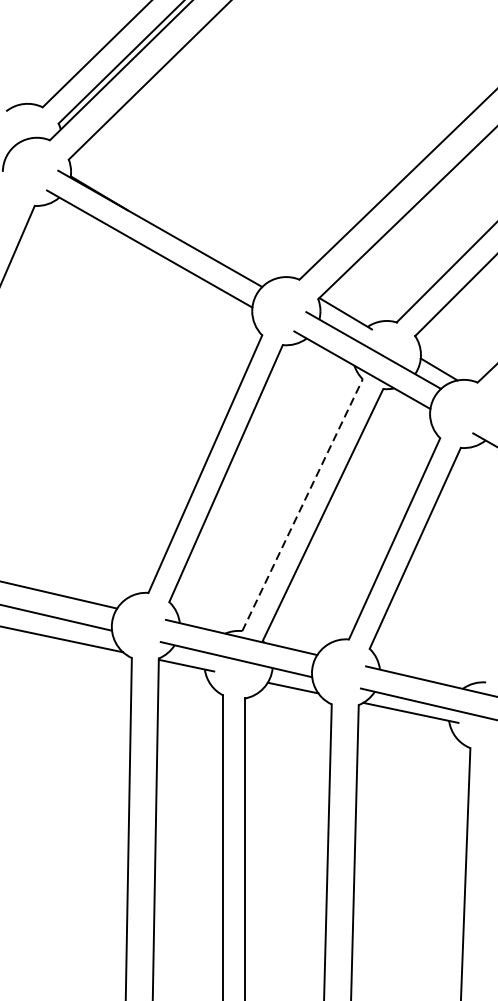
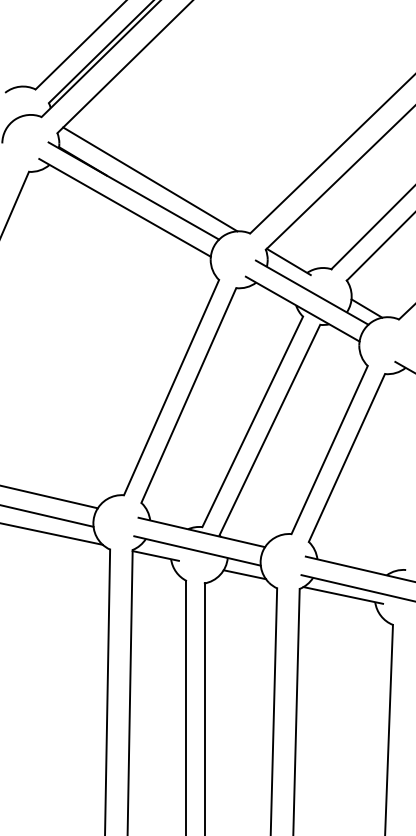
line: (180, 215) -> (150, 179), added
line: (302, 504) -> (252, 421), dashed -> solid

